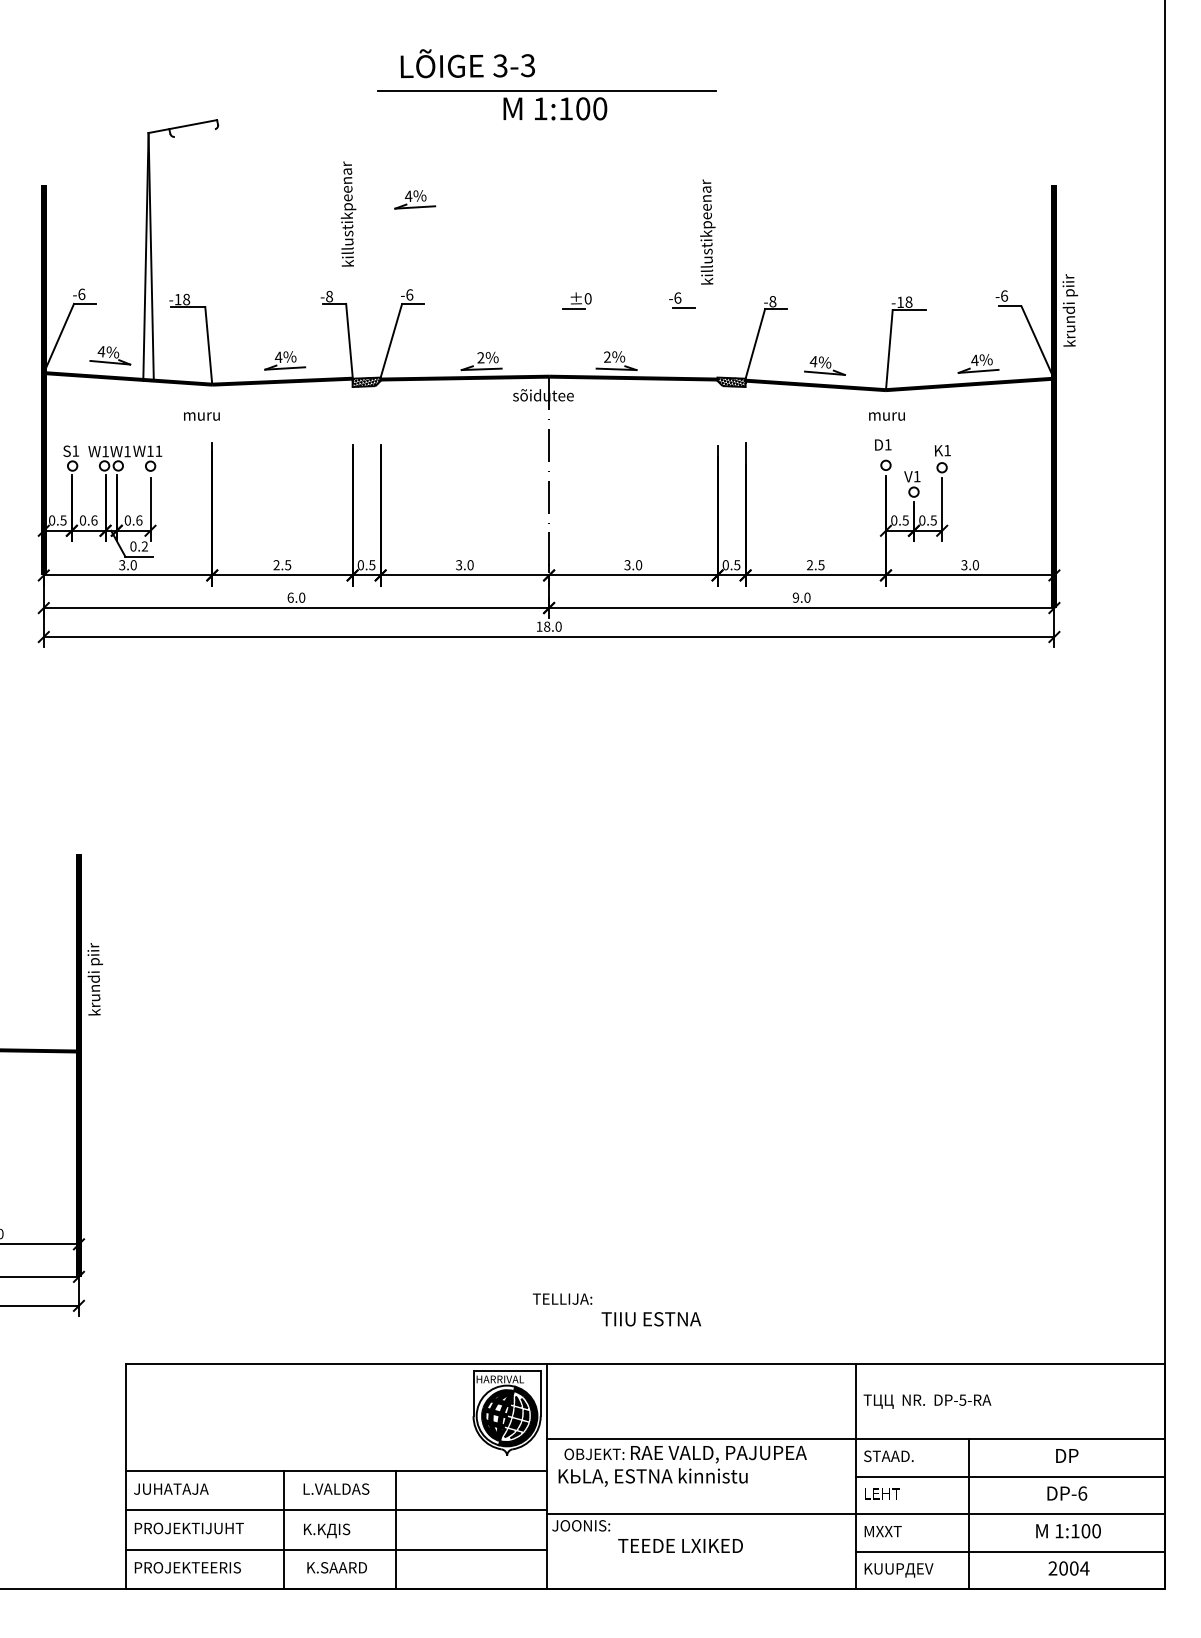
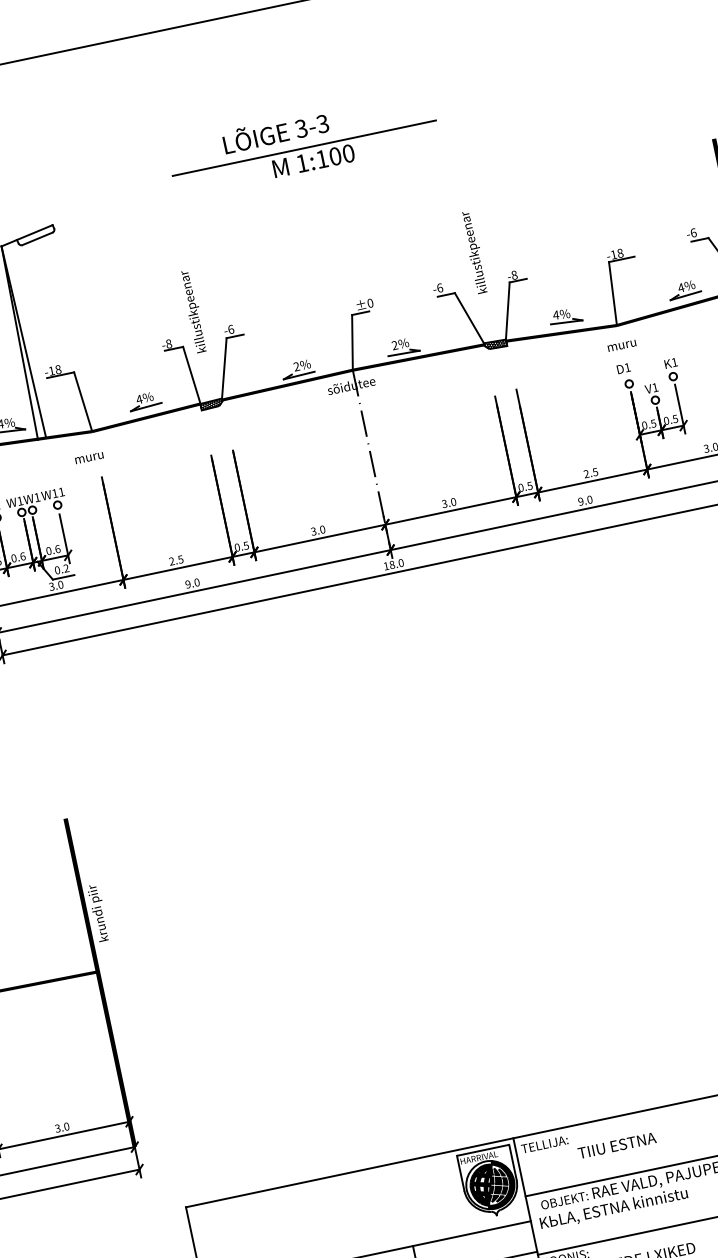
text: (467, 63) -> (275, 132), moved
line: (194, 132) -> (37, 238), added
part: (415, 199) -> (219, 254), removed
text: (348, 213) -> (193, 311), moved
text: (707, 231) -> (474, 251), moved
line: (555, 342) -> (352, 342), added
line: (705, 342) -> (468, 318), added
text: (290, 597) -> (187, 584), 6.0 -> 9.0
text: (616, 1309) -> (588, 1143), moved

